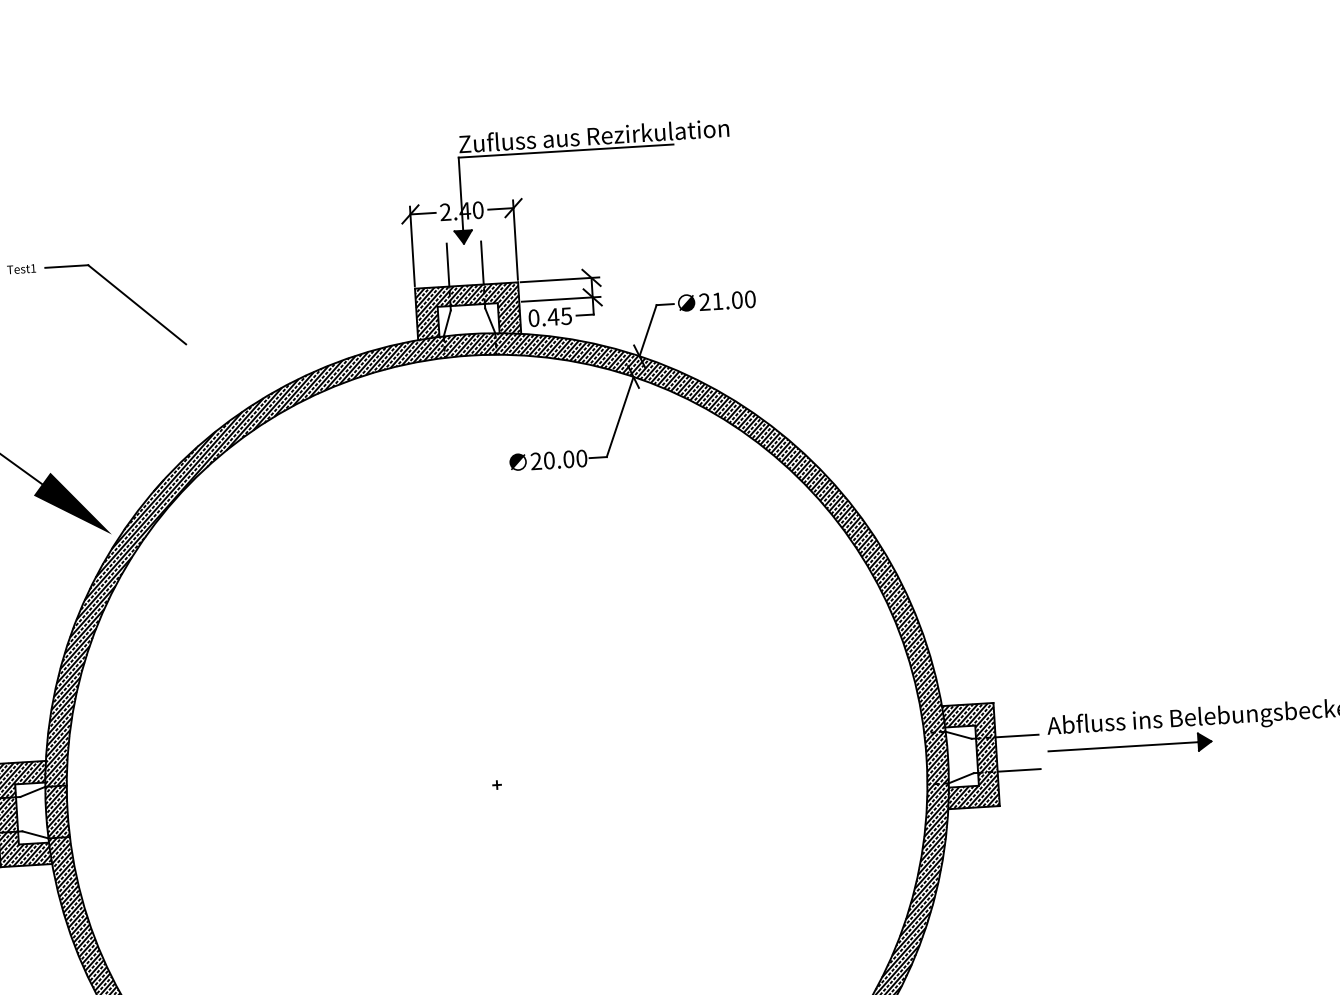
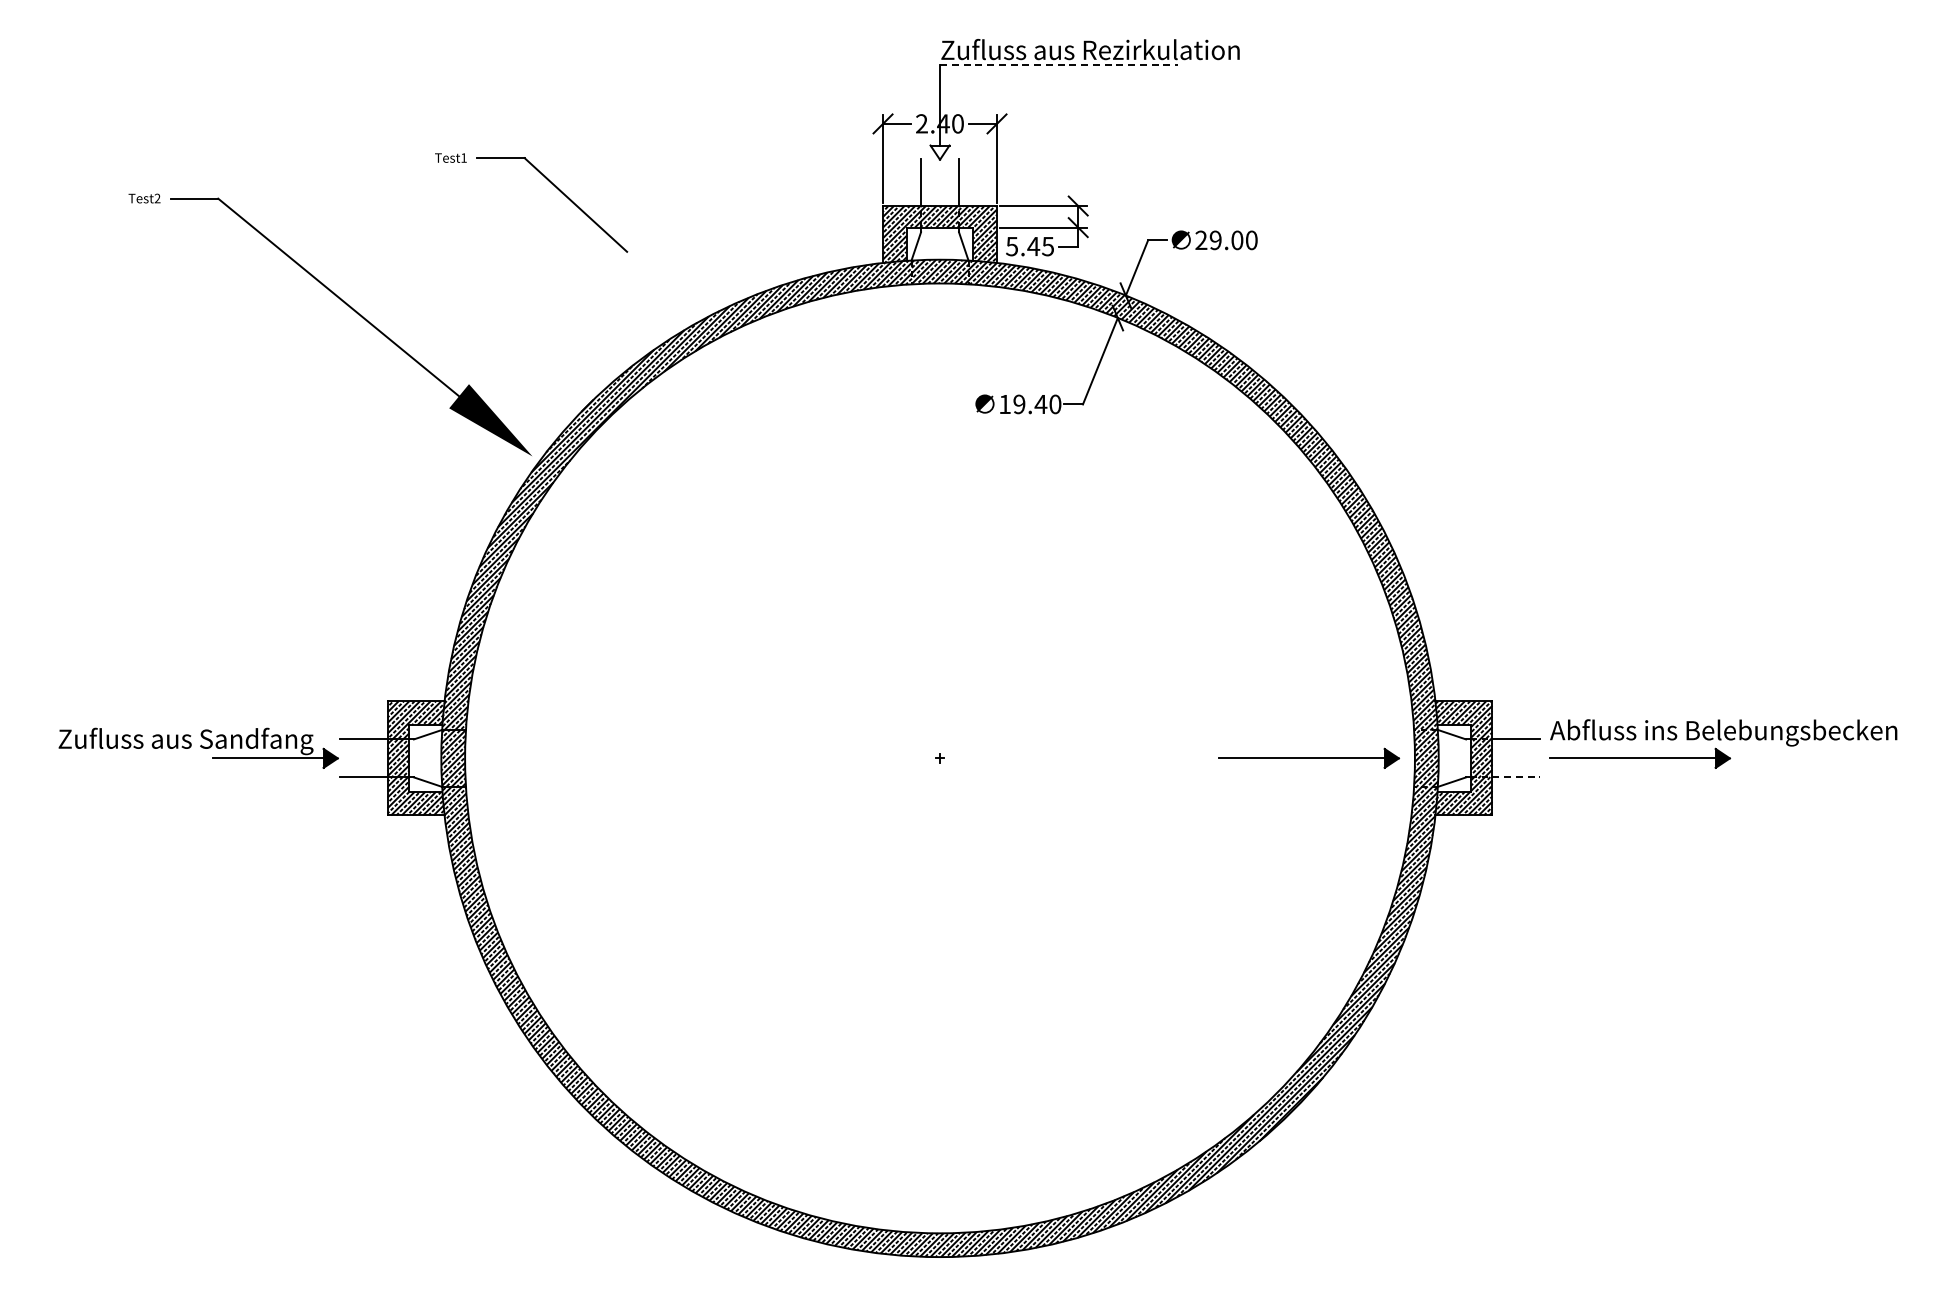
line: (565, 151) -> (1058, 64), solid -> dashed
fill: (463, 237) -> (939, 152), removed
text: (717, 301) -> (1215, 240), 21.00 -> 29.00
text: (534, 318) -> (1012, 246), 0.45 -> 5.45
text: (552, 460) -> (1023, 404), 20.00 -> 19.40
part: (830, 763) -> (1308, 757), added
line: (1019, 770) -> (1516, 777), solid -> dashed

